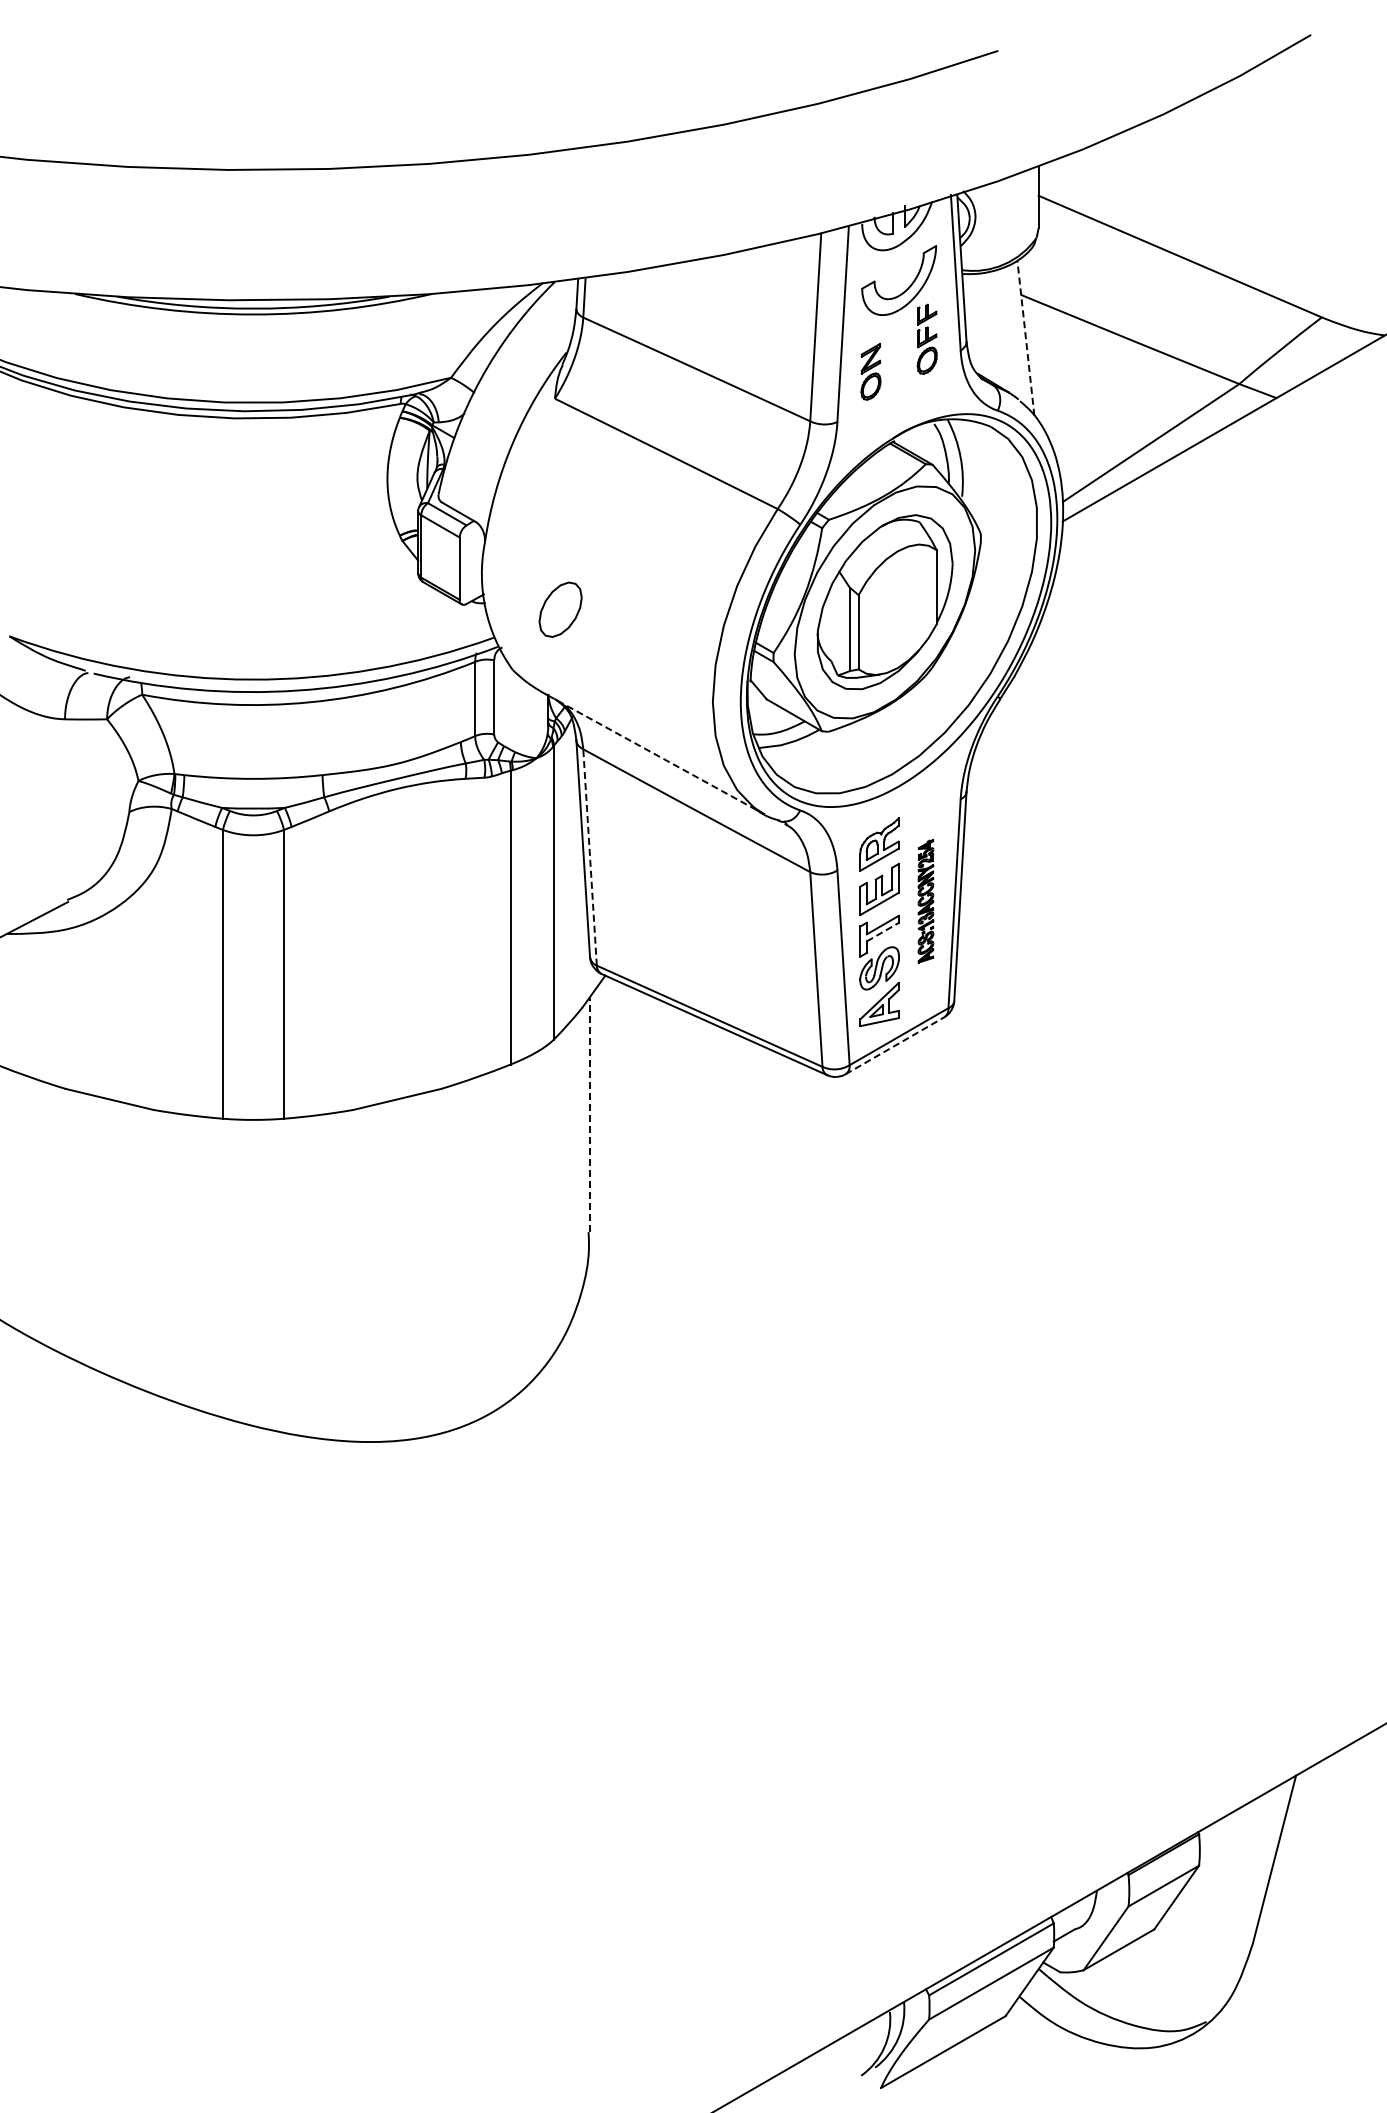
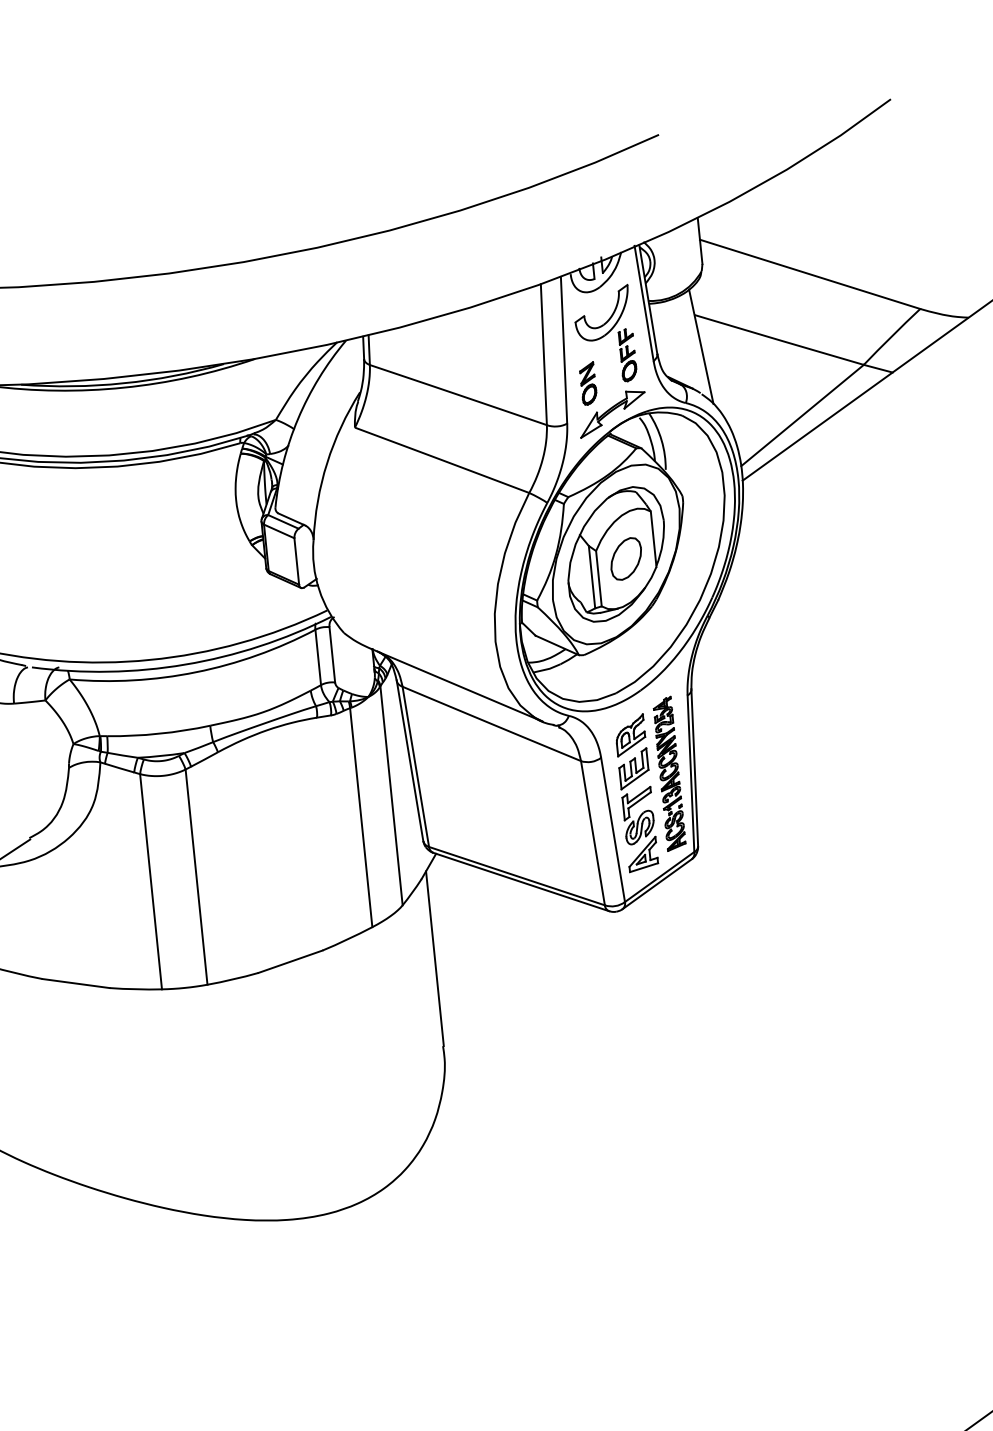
line: (1025, 337) -> (700, 346), dashed -> solid
part: (899, 414) -> (612, 413), added
part: (560, 609) -> (626, 558), moved
line: (656, 754) -> (457, 685), dashed -> solid
line: (590, 856) -> (416, 766), dashed -> solid
part: (925, 901) -> (669, 774), size x1.67
line: (883, 931) -> (640, 799), dashed -> solid
line: (895, 1045) -> (657, 883), dashed -> solid
line: (589, 1114) -> (434, 958), dashed -> solid

